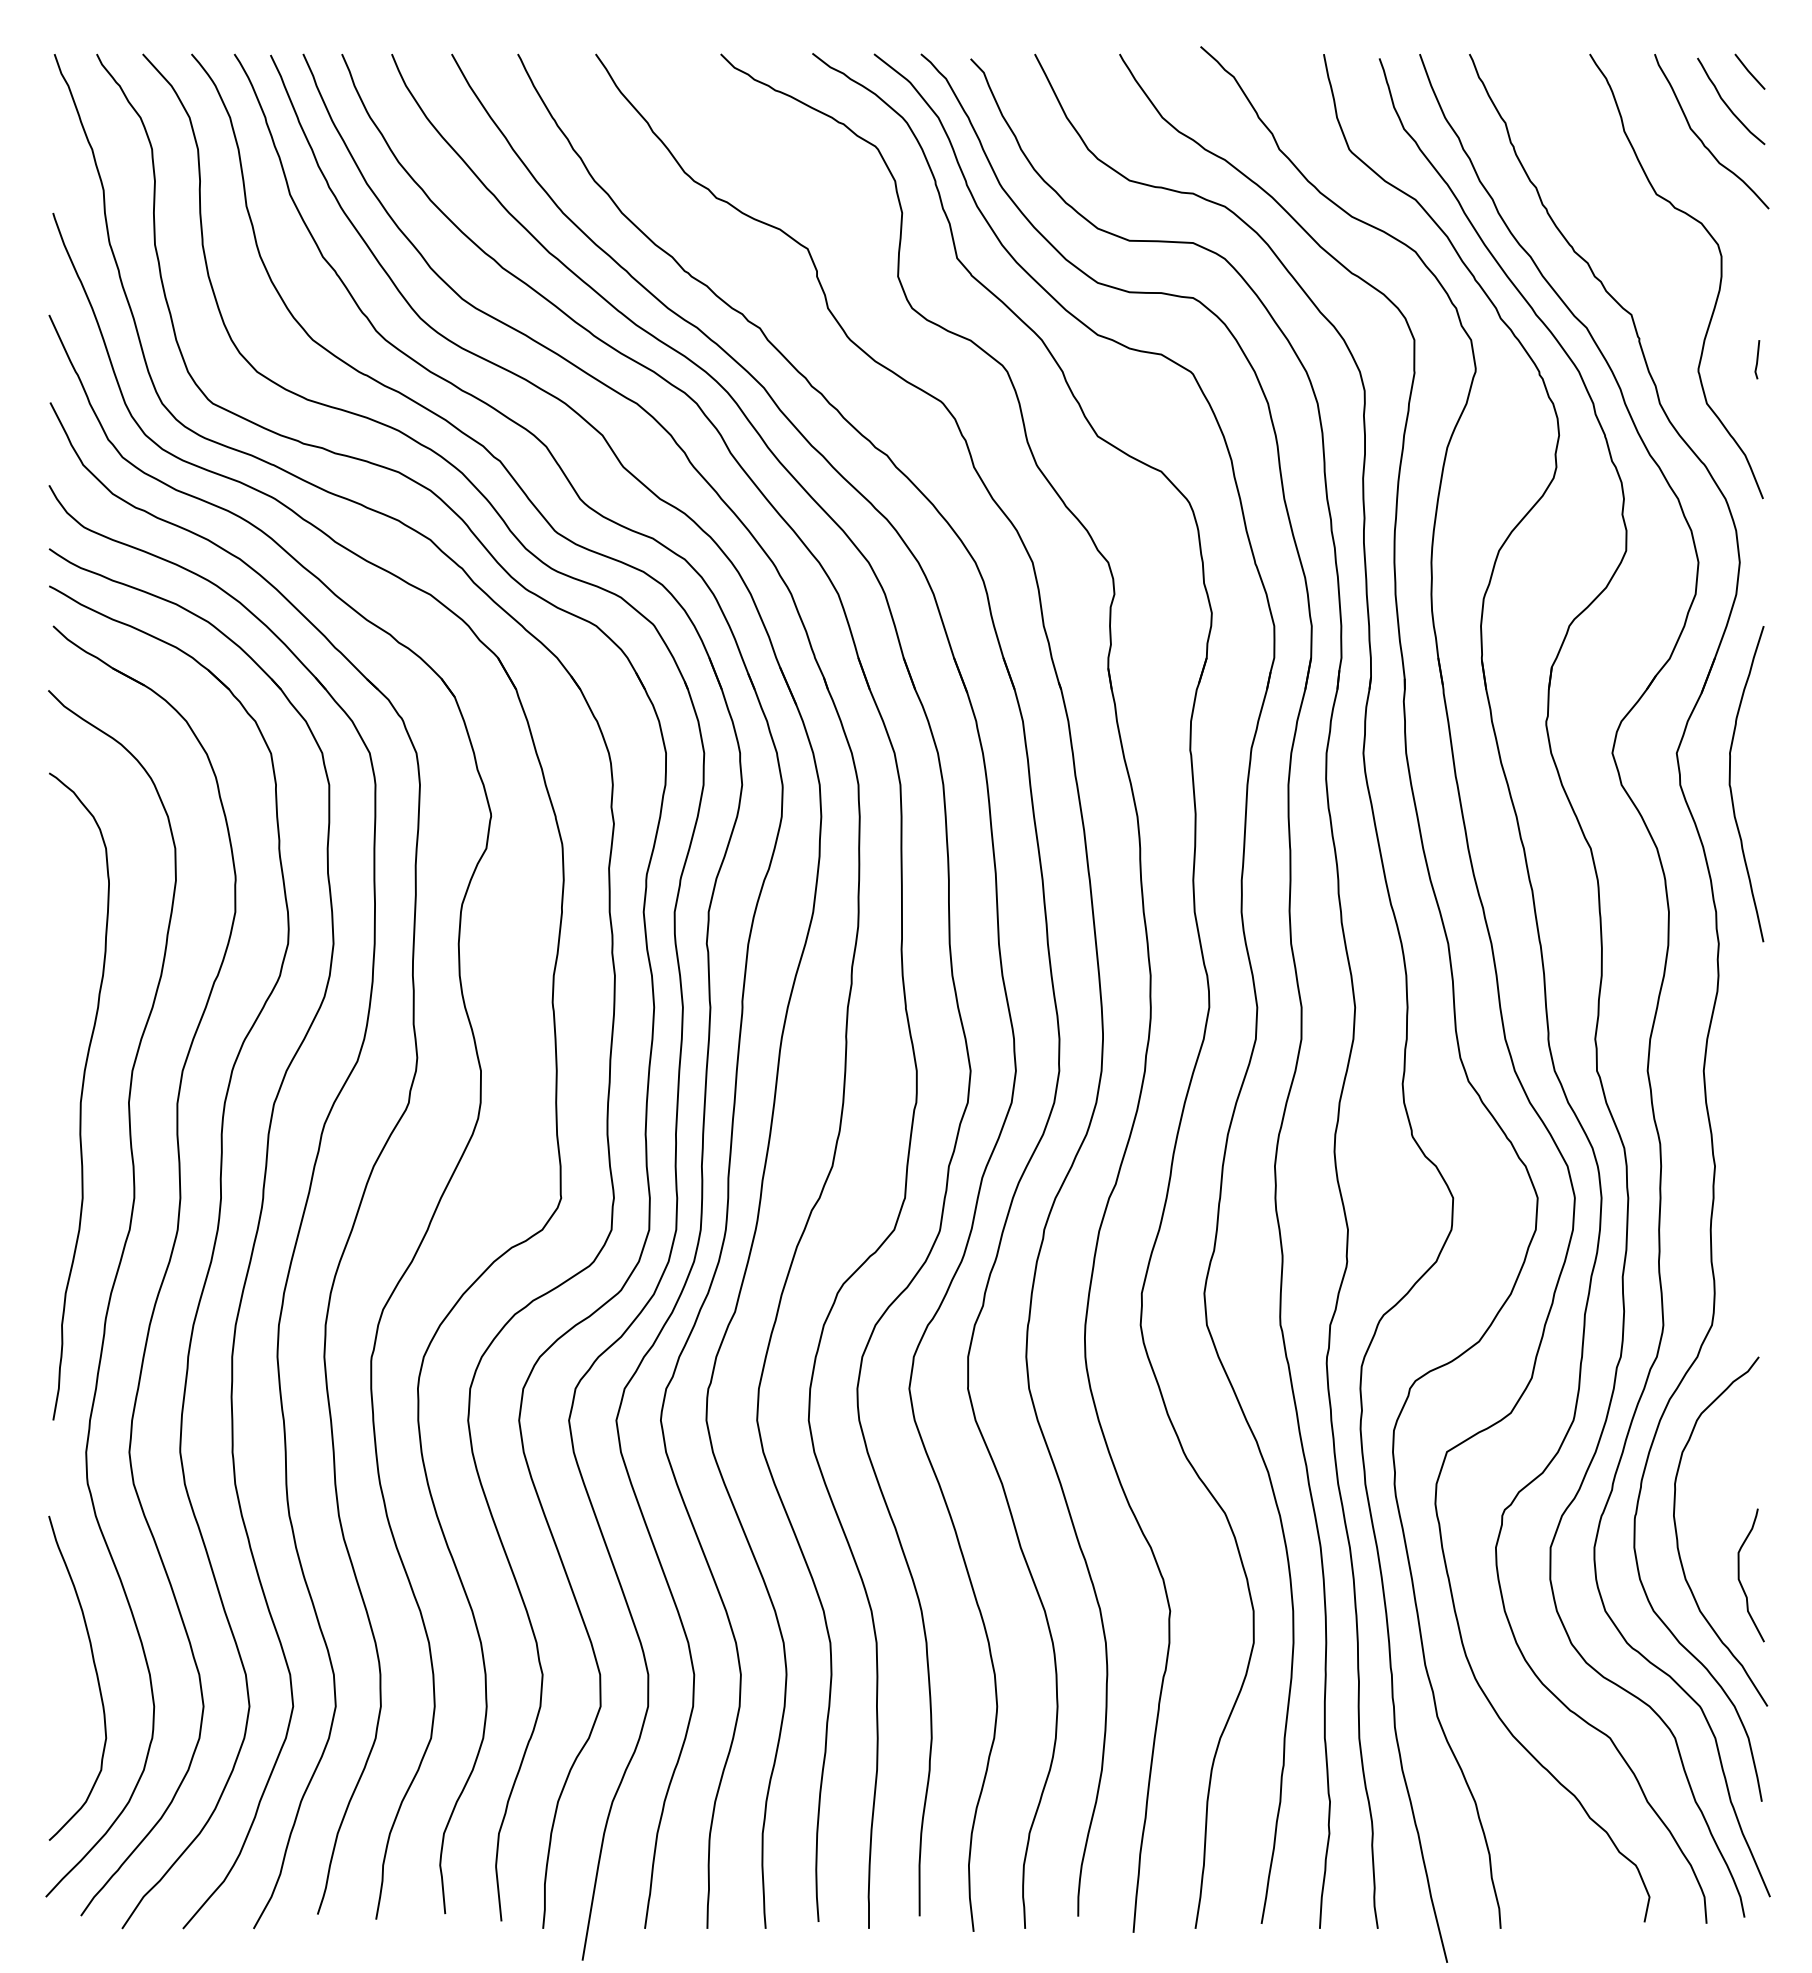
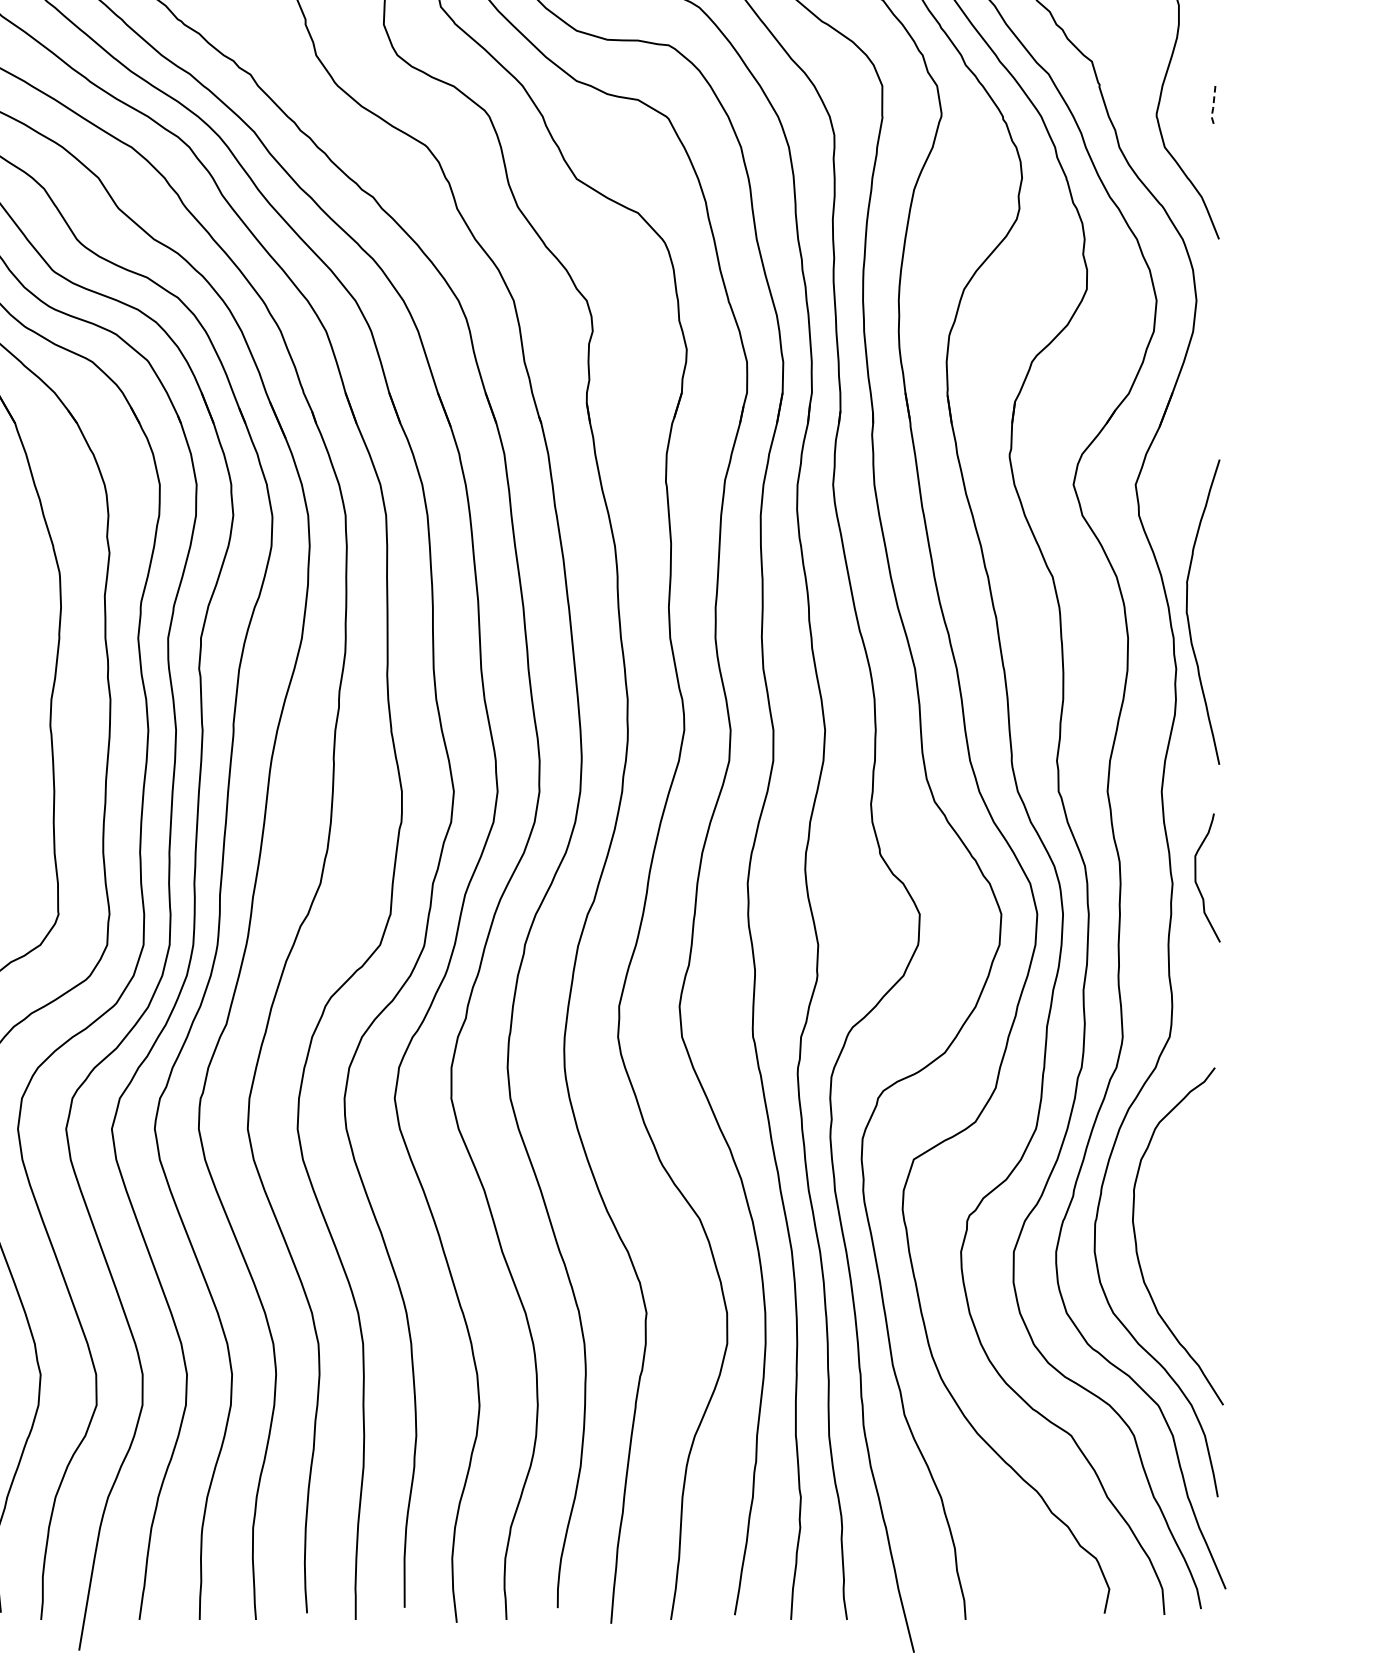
line: (1757, 360) -> (1213, 105), solid -> dashed
curve: (1731, 787) -> (1188, 615), moved
curve: (1739, 1575) -> (1196, 878), moved

